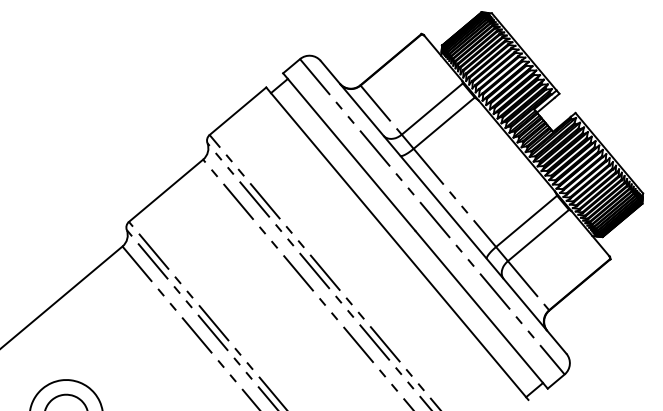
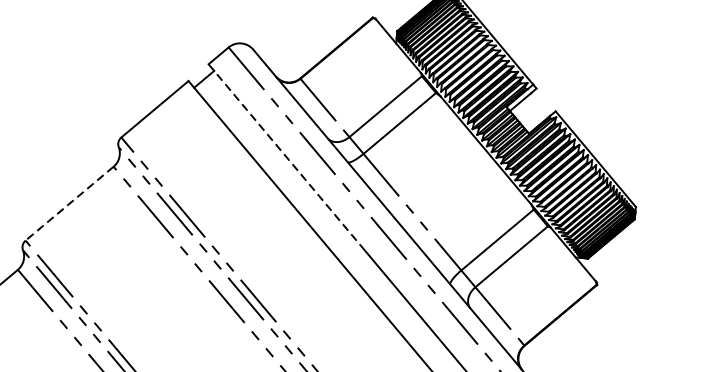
line: (349, 152) -> (287, 158), solid -> dashed
line: (165, 191) -> (68, 204), solid -> dashed

